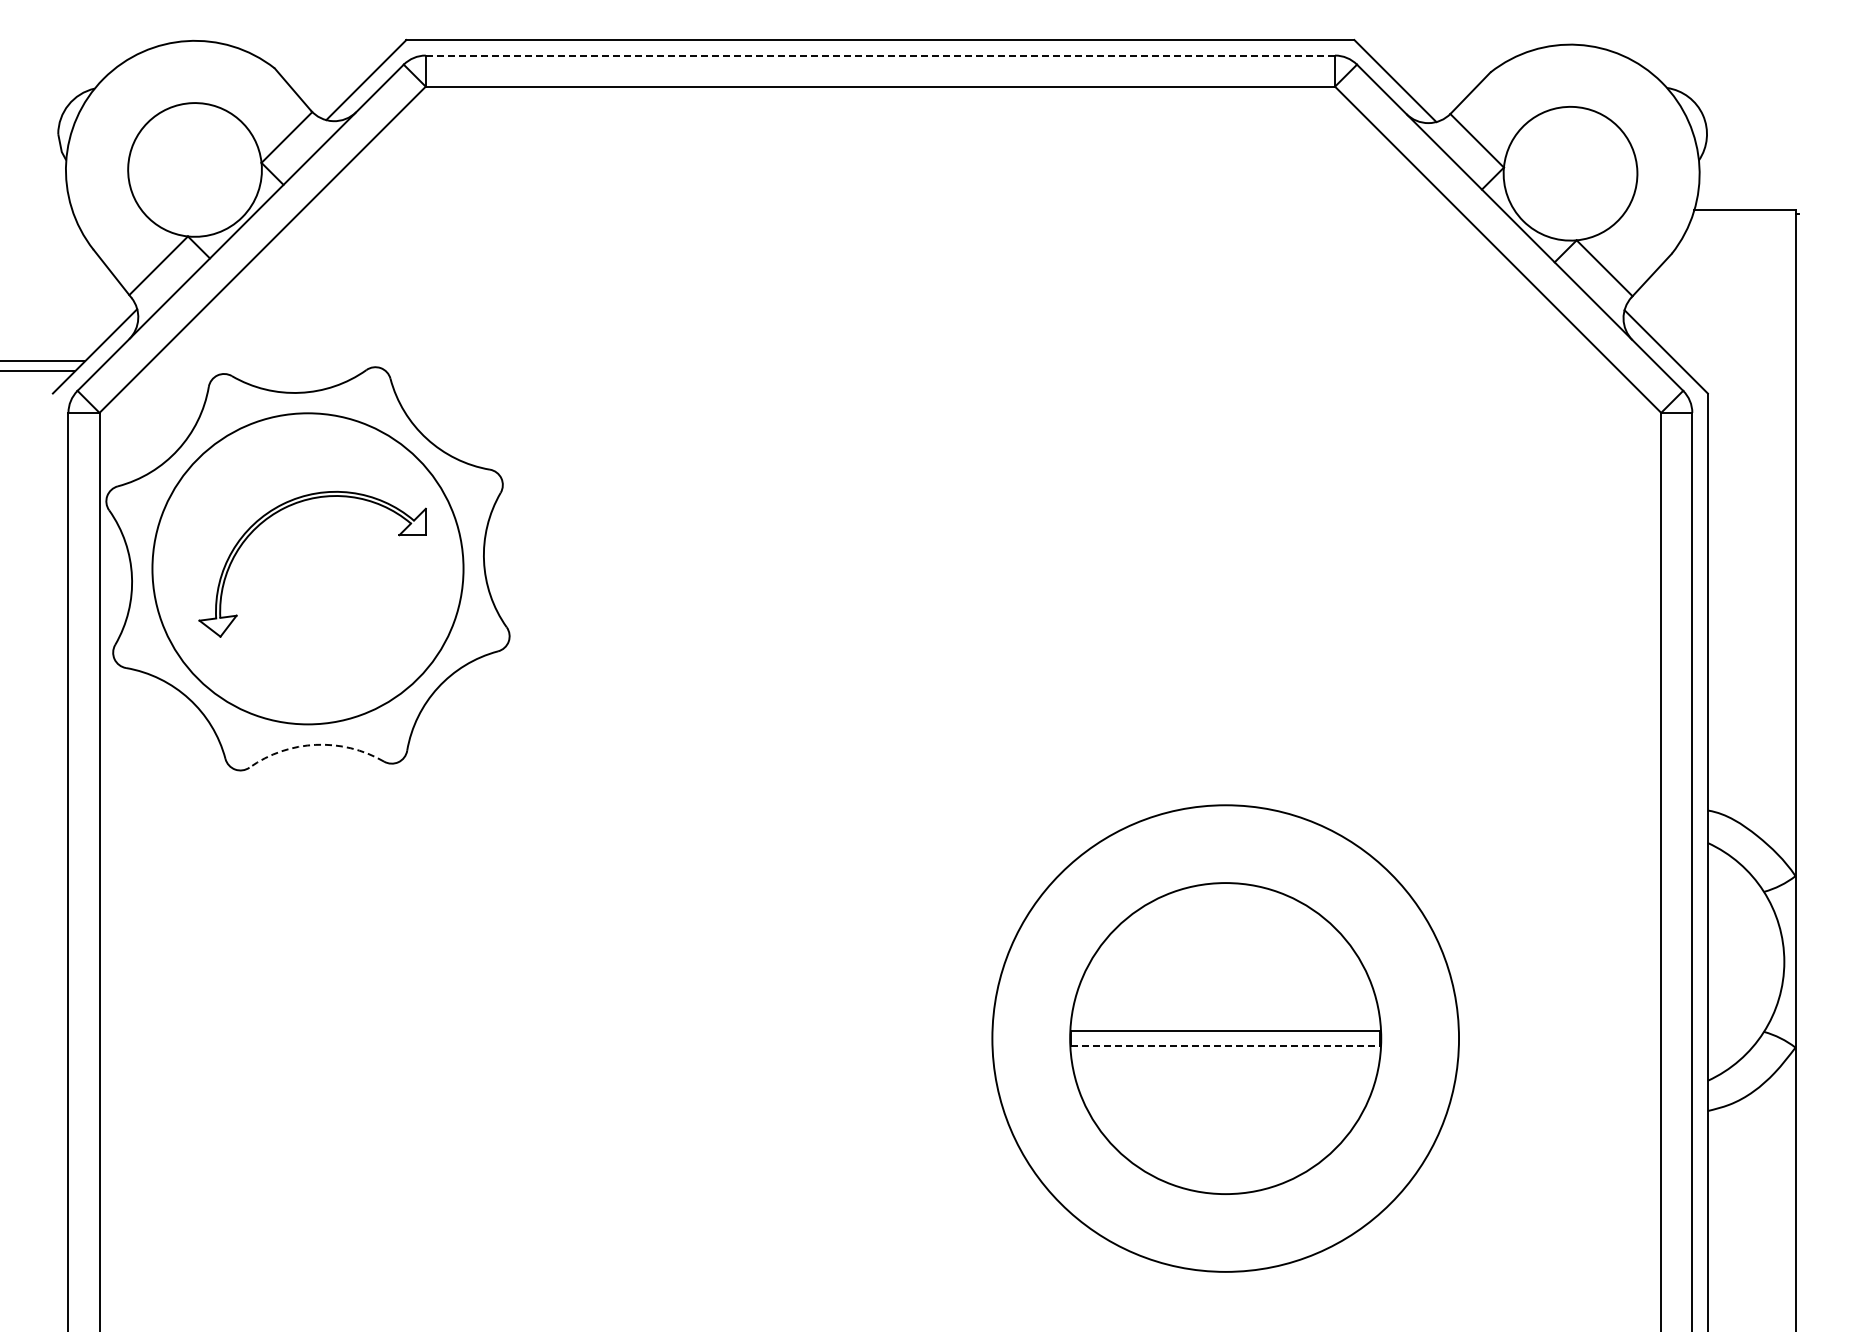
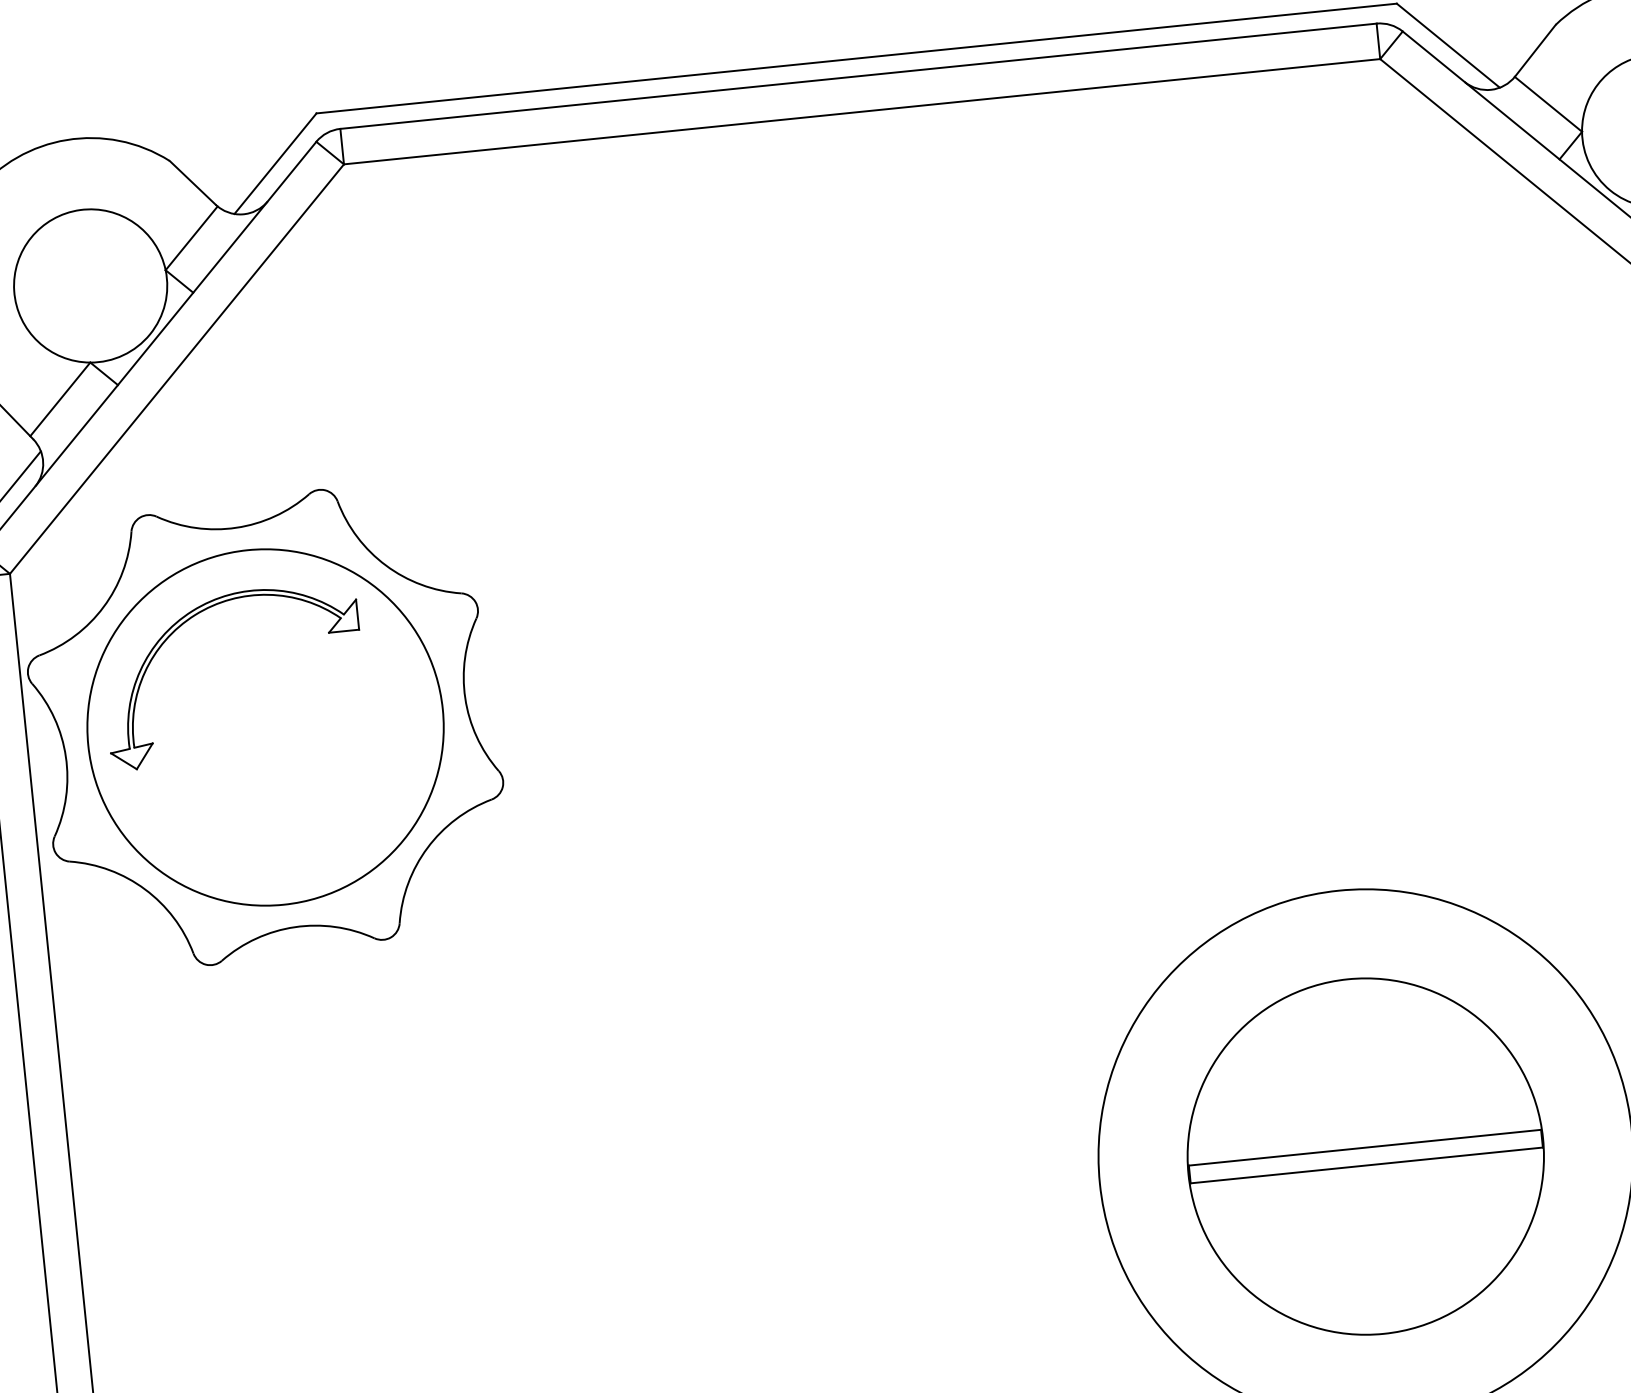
line: (880, 55) -> (858, 76), dashed -> solid
part: (284, 509) -> (195, 616), moved
arc: (315, 744) -> (294, 926), dashed -> solid
line: (1225, 1046) -> (1366, 1165), dashed -> solid

